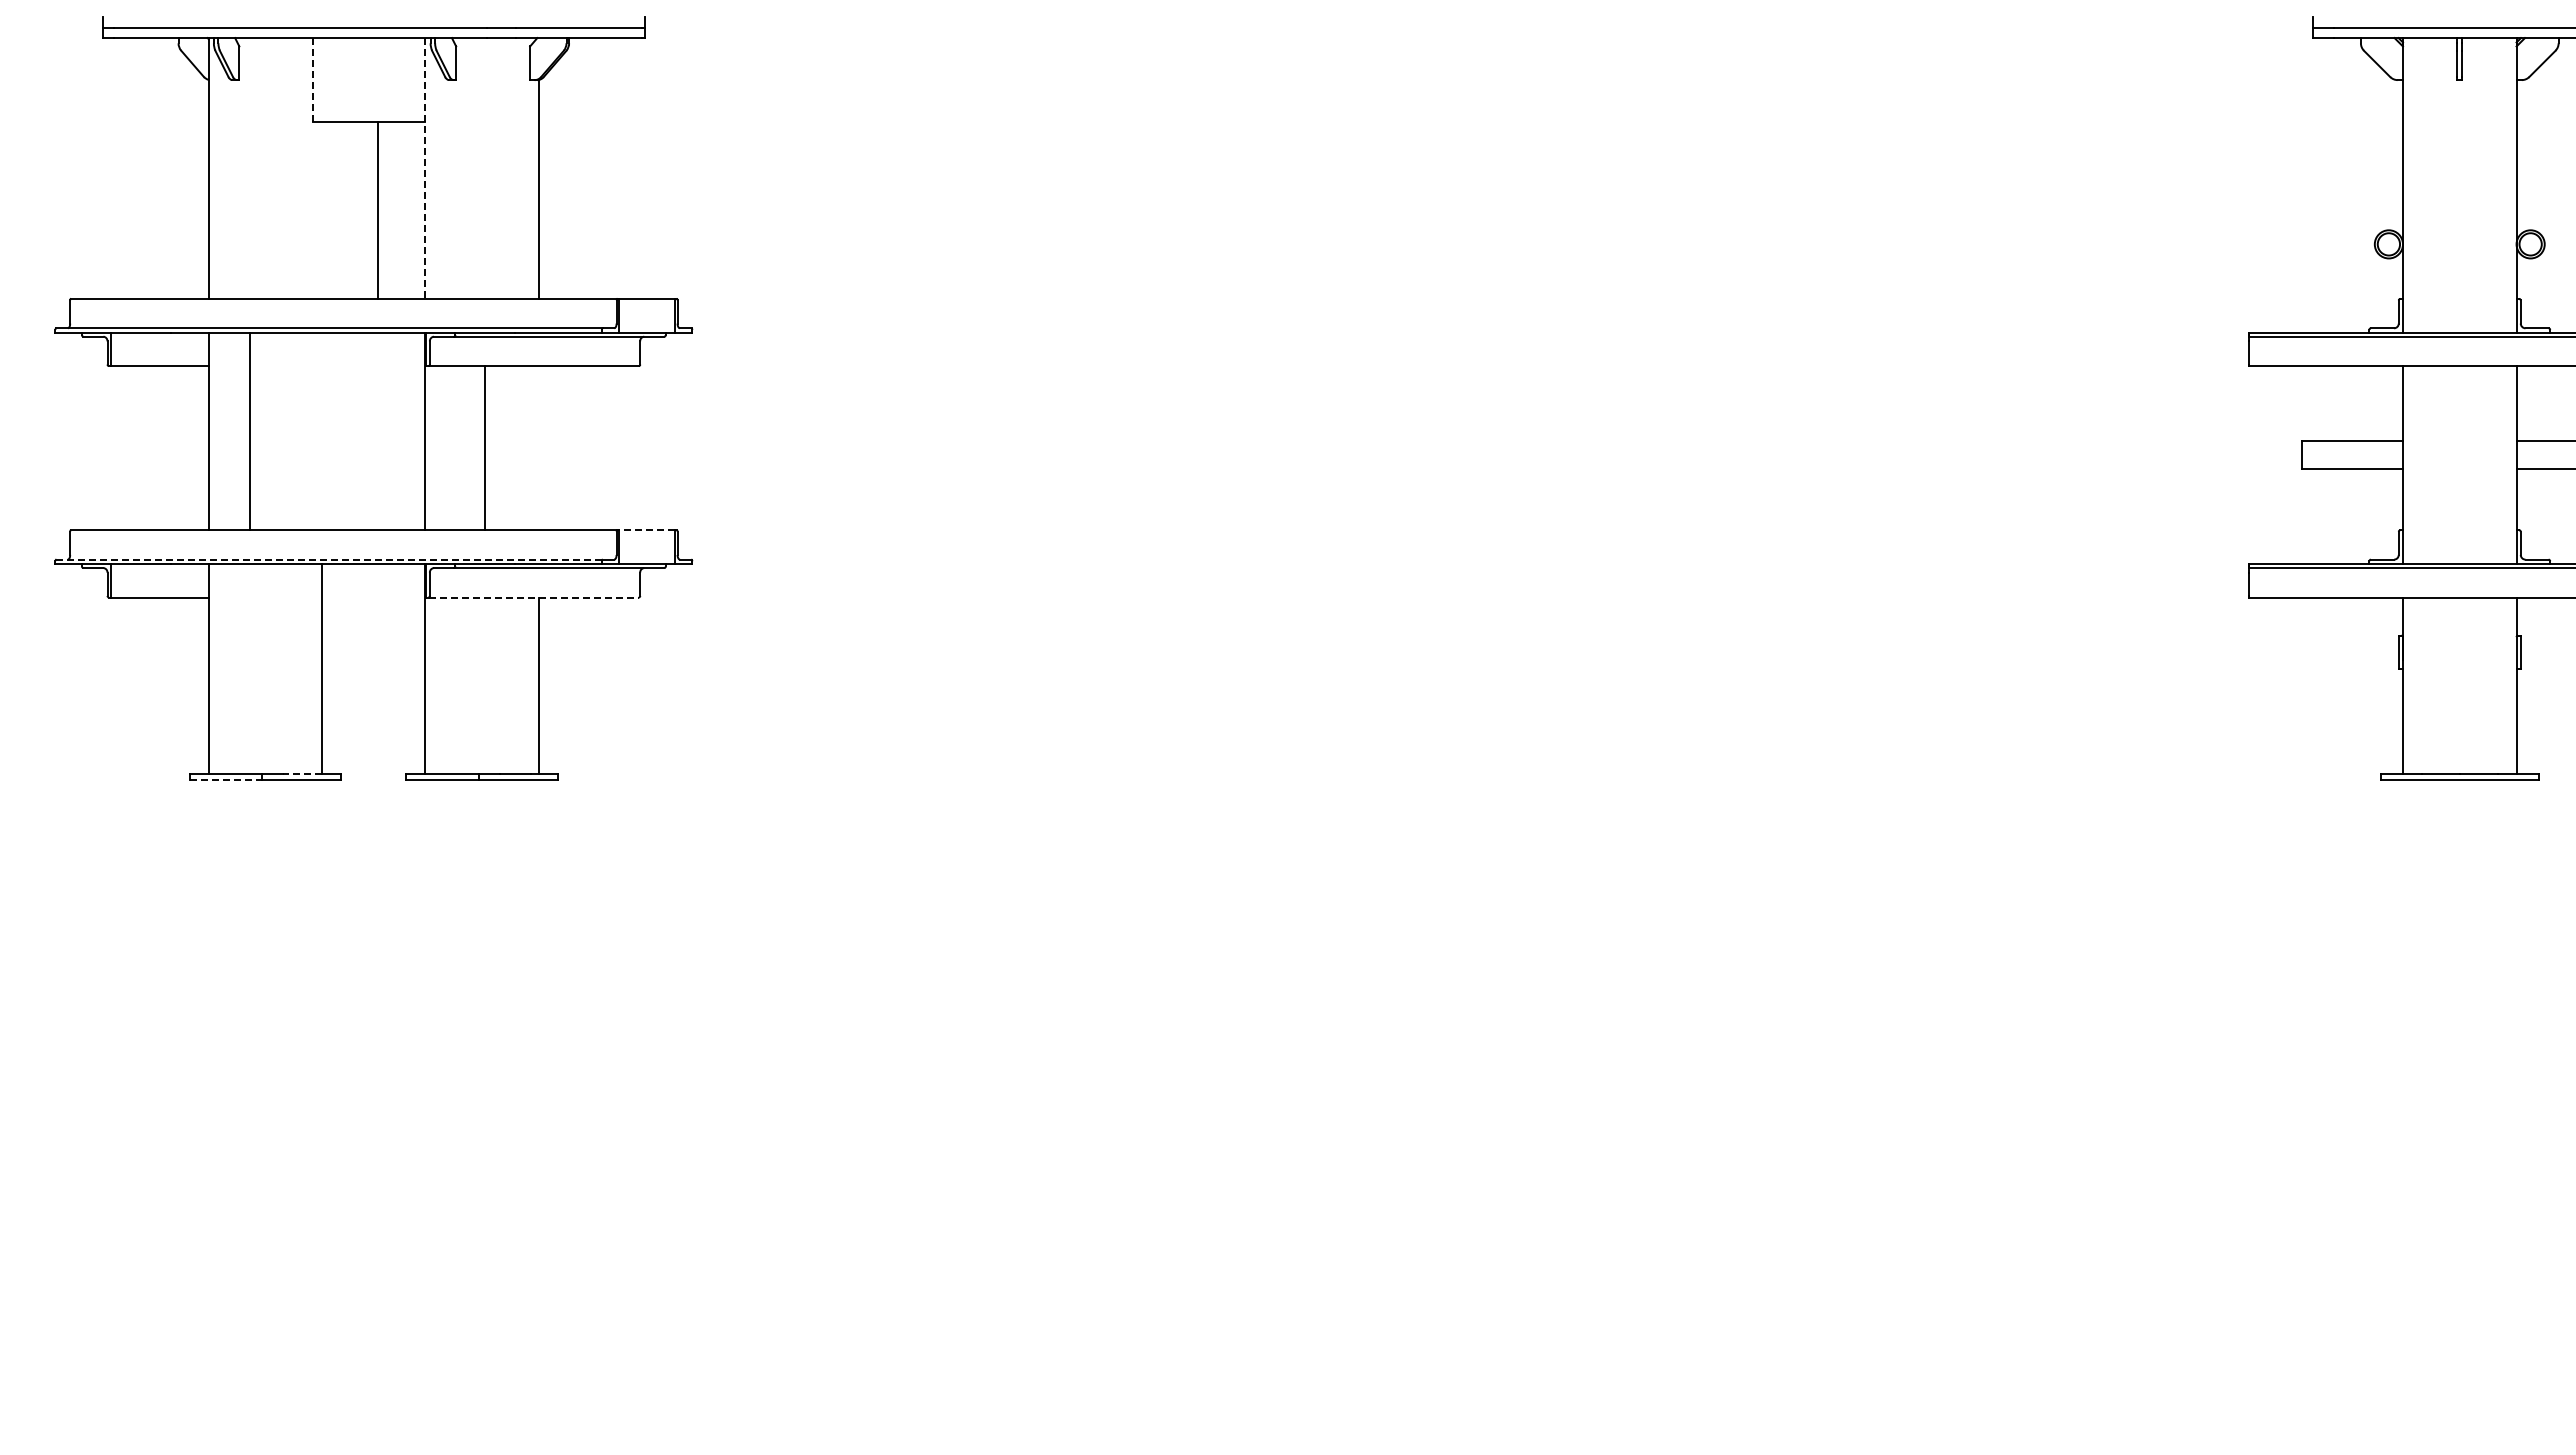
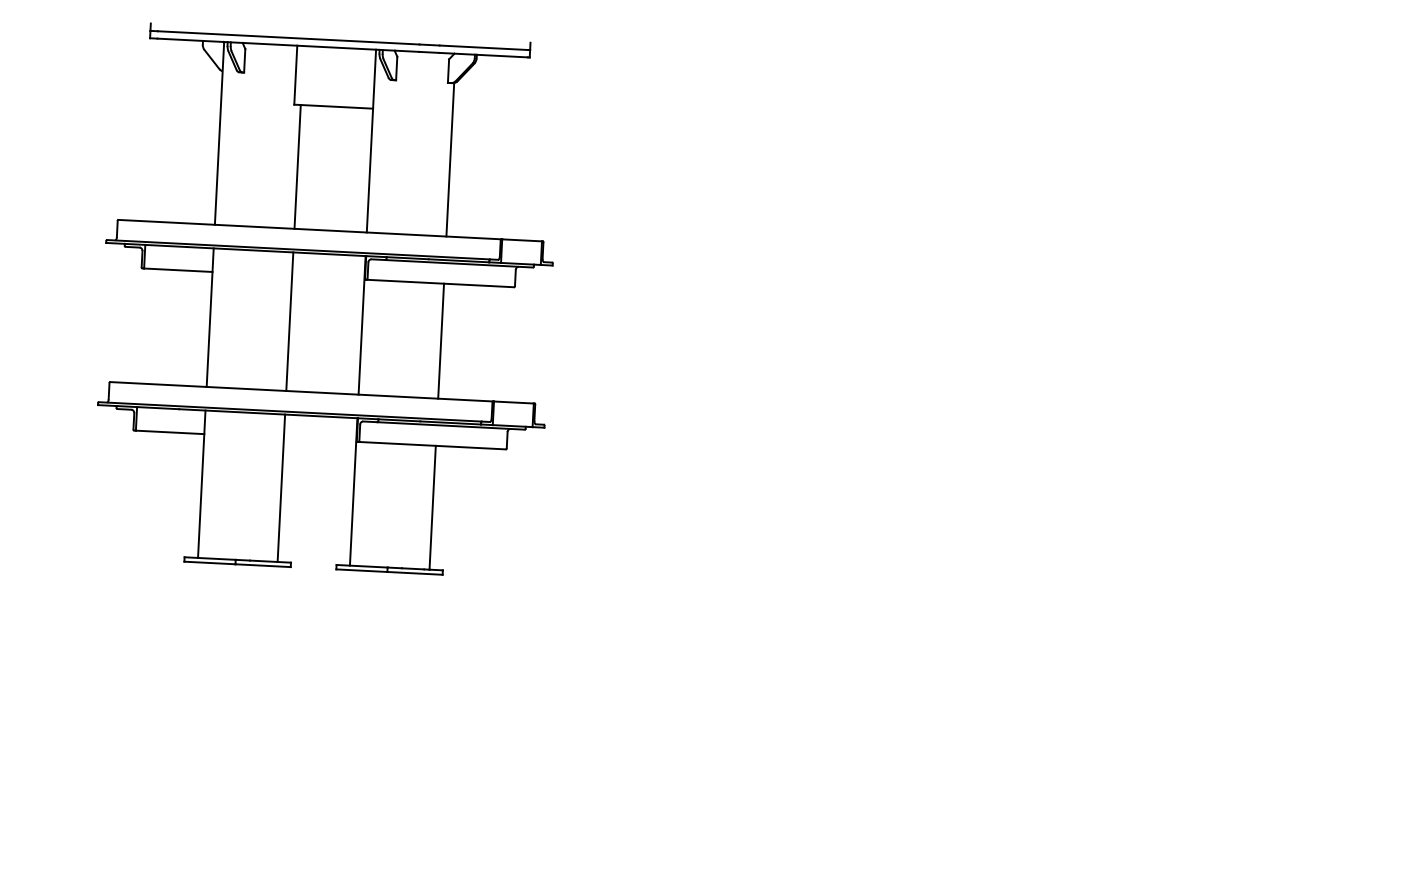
line: (313, 80) -> (296, 75), dashed -> solid
line: (425, 168) -> (371, 141), dashed -> solid
line: (378, 210) -> (297, 166), moved
line: (250, 431) -> (289, 321), moved
line: (485, 448) -> (441, 341), moved
line: (646, 530) -> (513, 402), dashed -> solid
line: (329, 559) -> (290, 411), dashed -> solid
line: (534, 597) -> (432, 445), dashed -> solid
line: (302, 774) -> (263, 561), dashed -> solid
line: (226, 780) -> (210, 563), dashed -> solid

